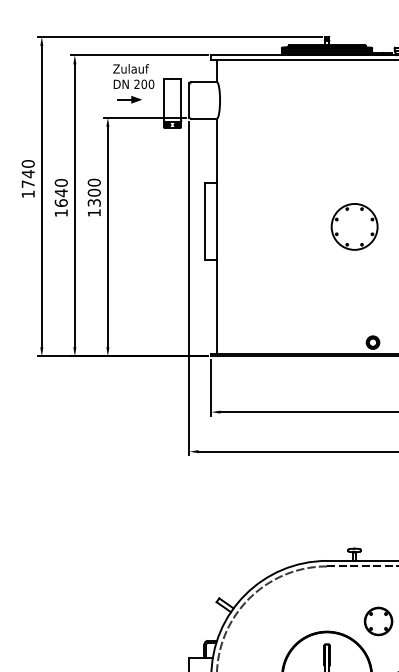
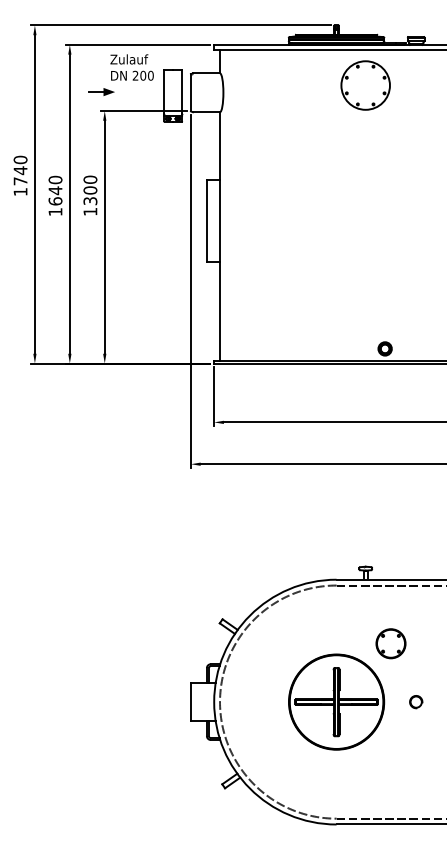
part: (129, 99) -> (101, 91), moved
part: (354, 226) -> (365, 85), moved

